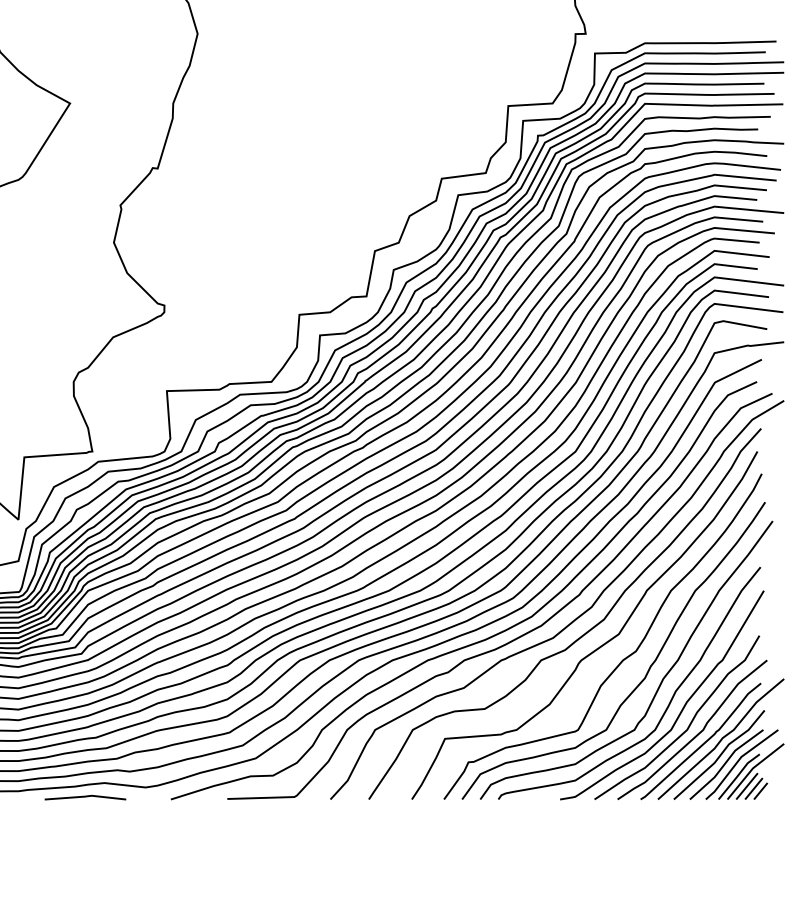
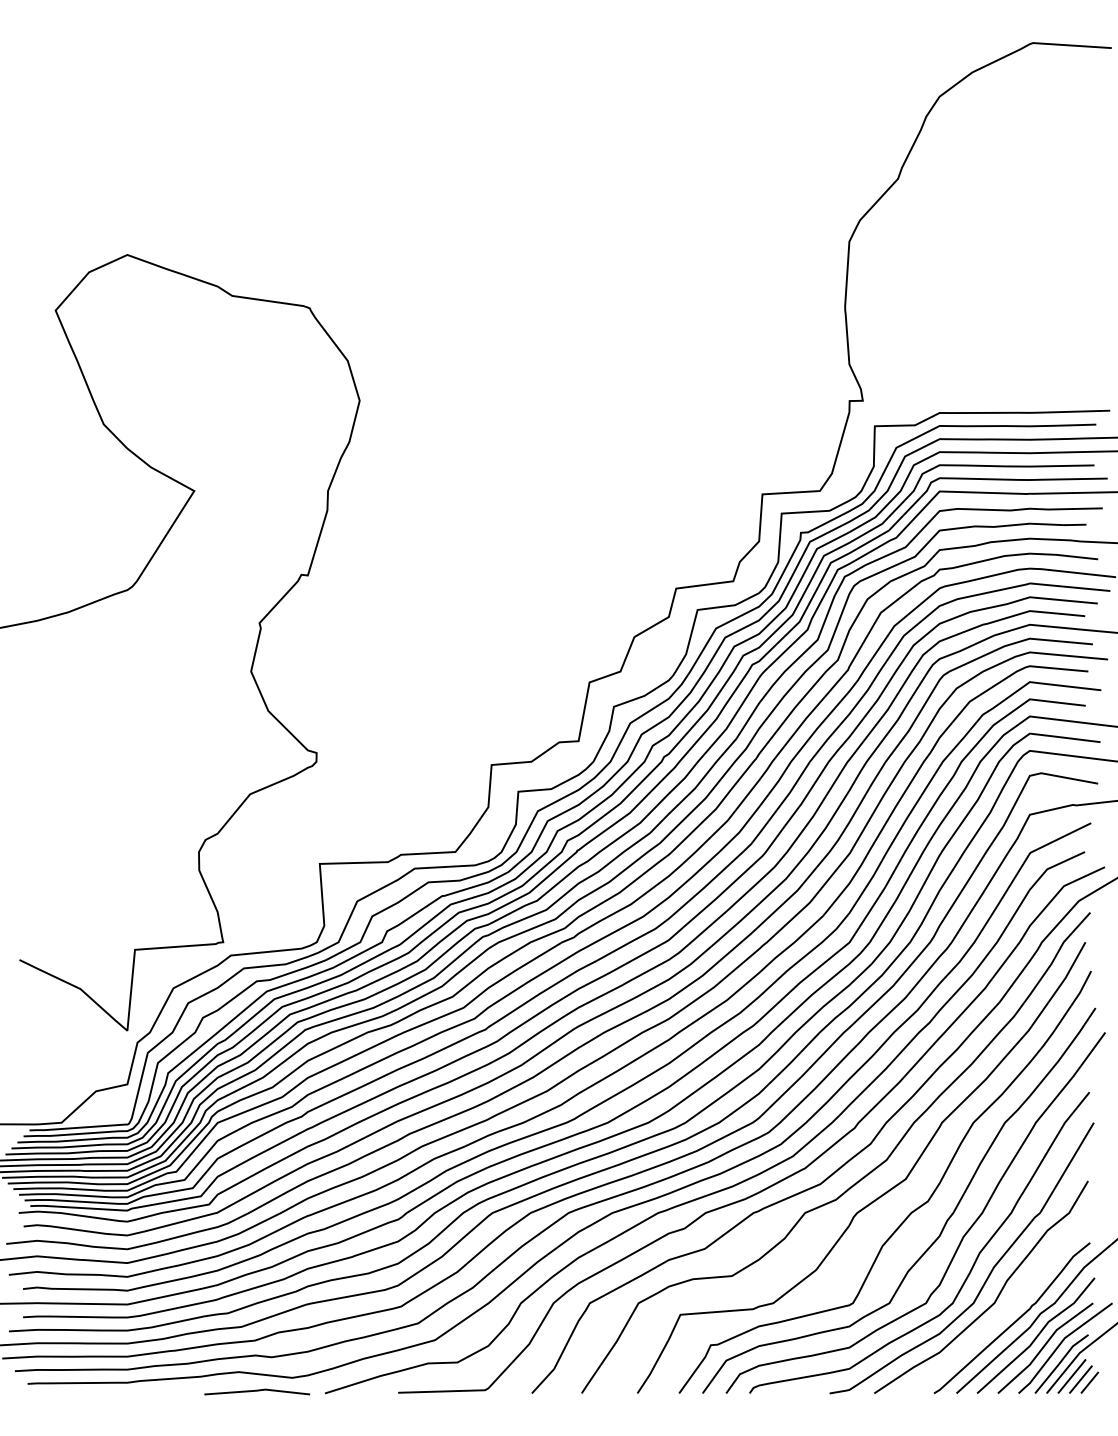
curve: (697, 733) -> (1007, 1308), removed
line: (85, 797) -> (257, 1391), moved

